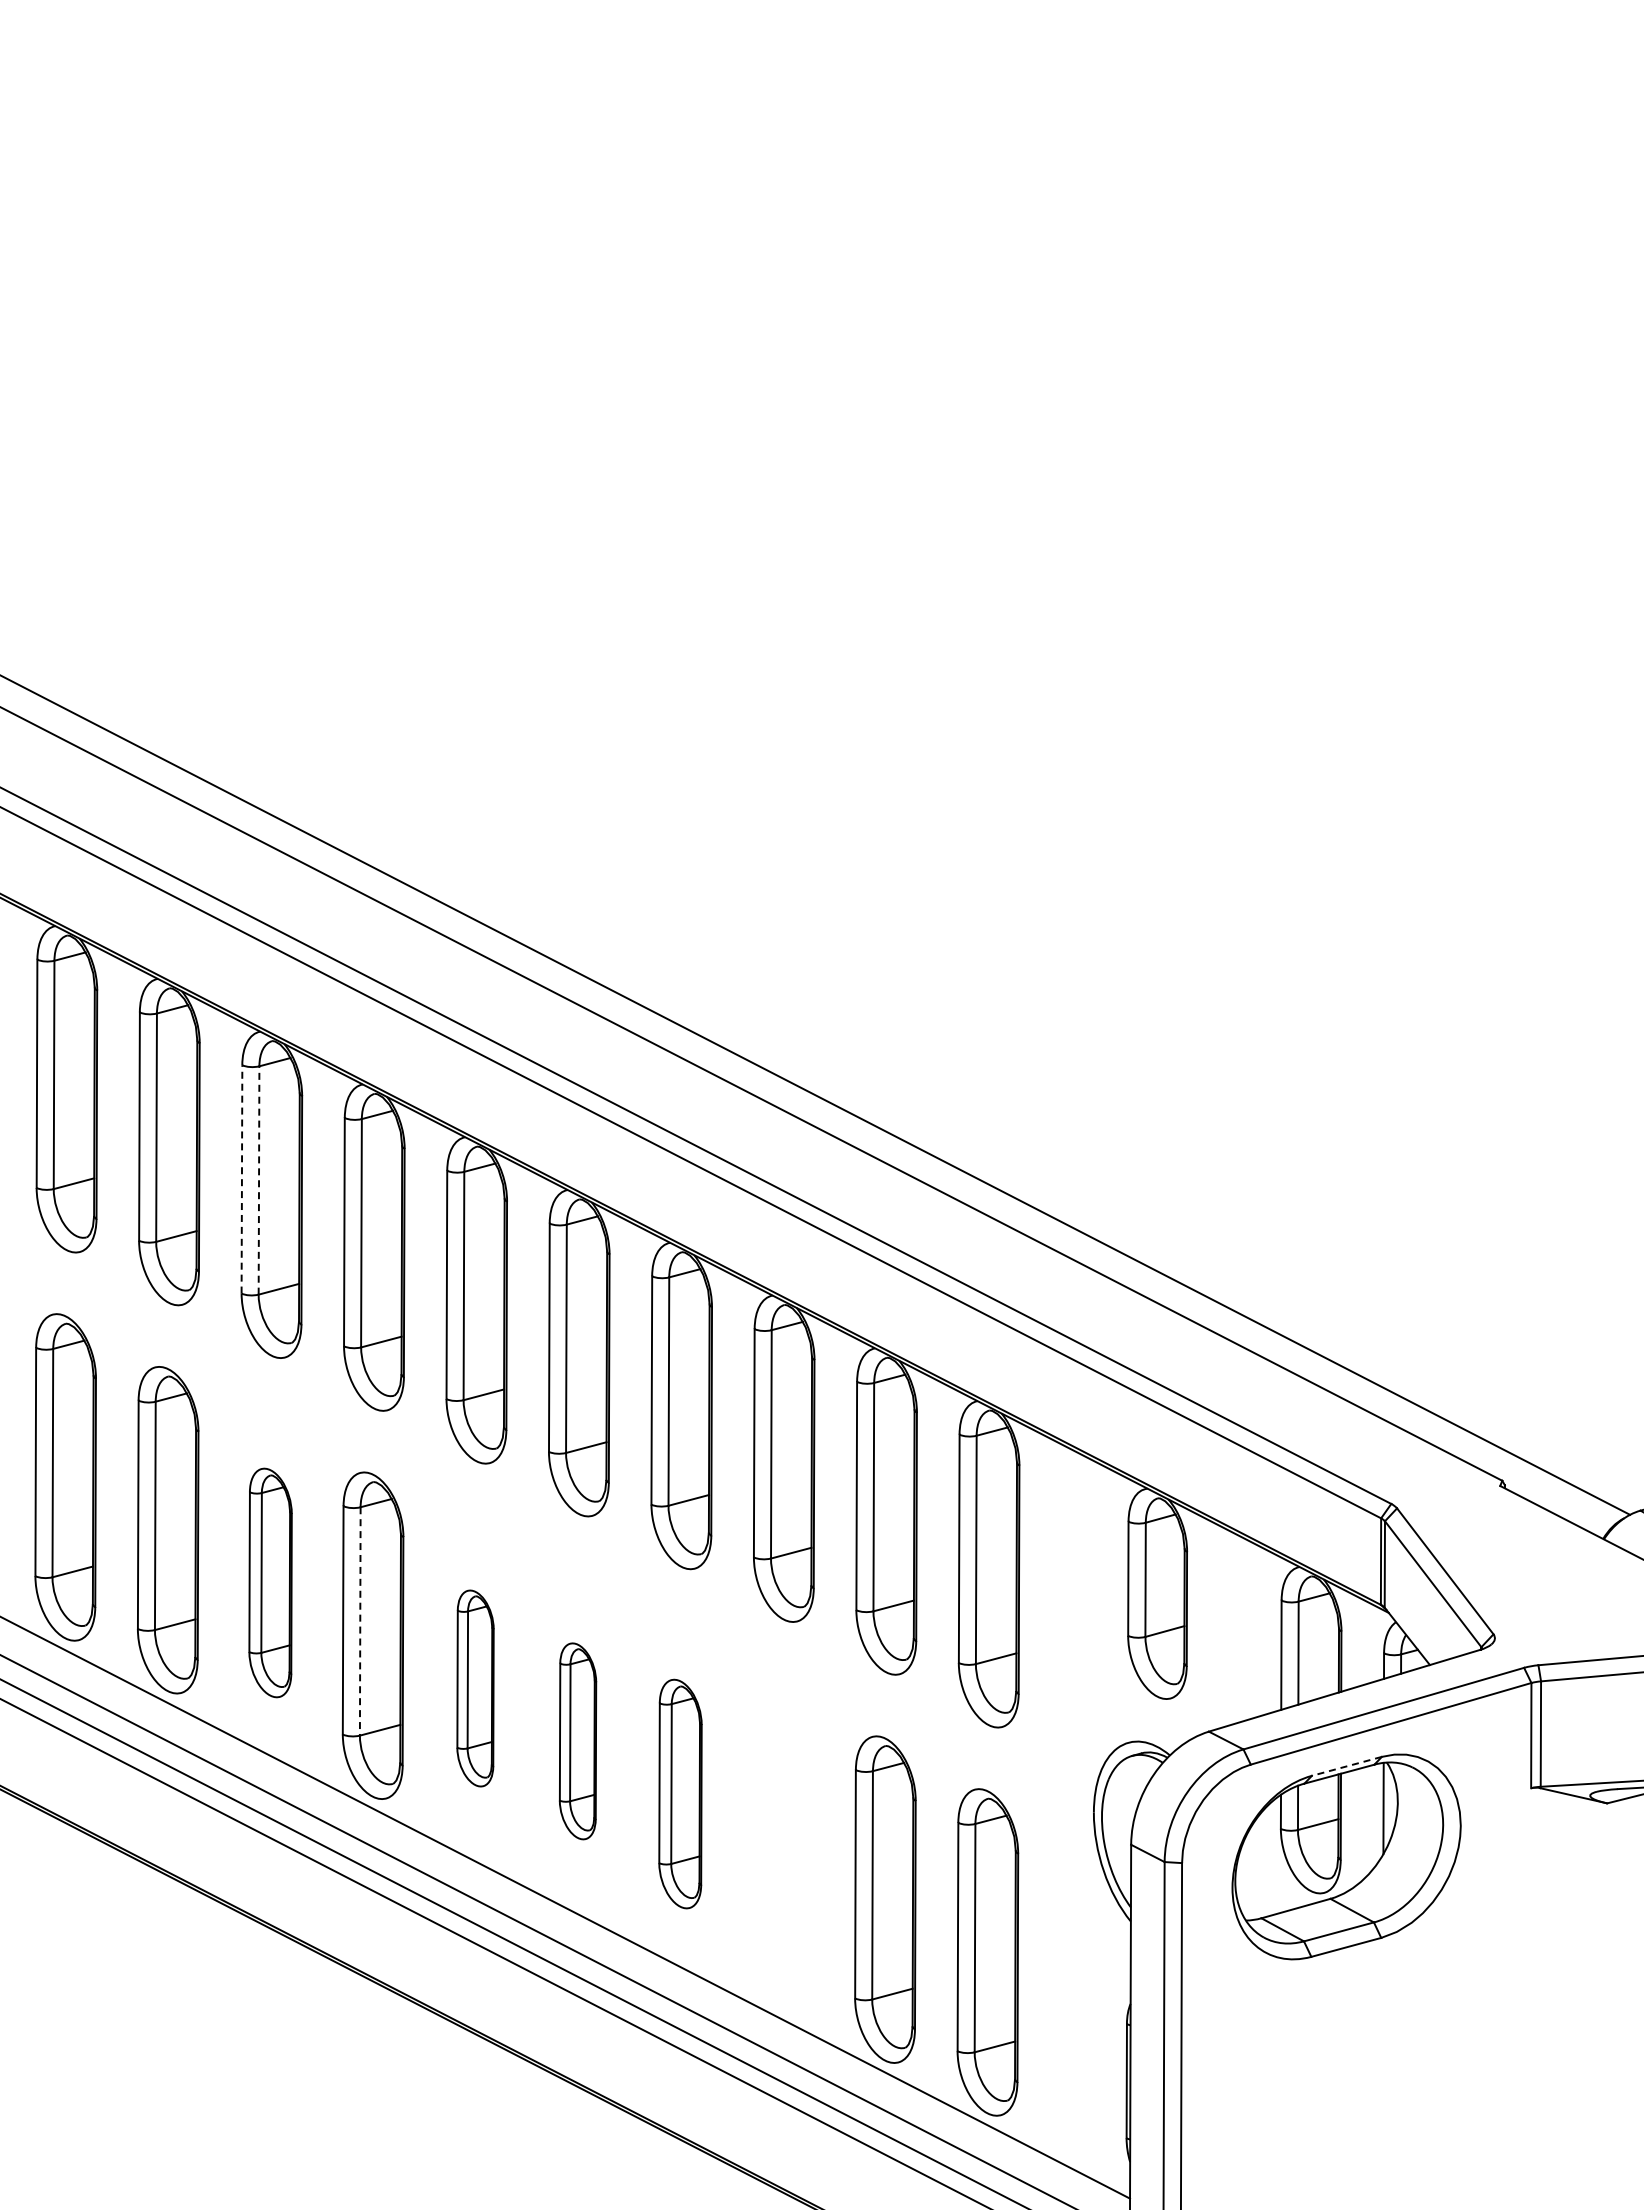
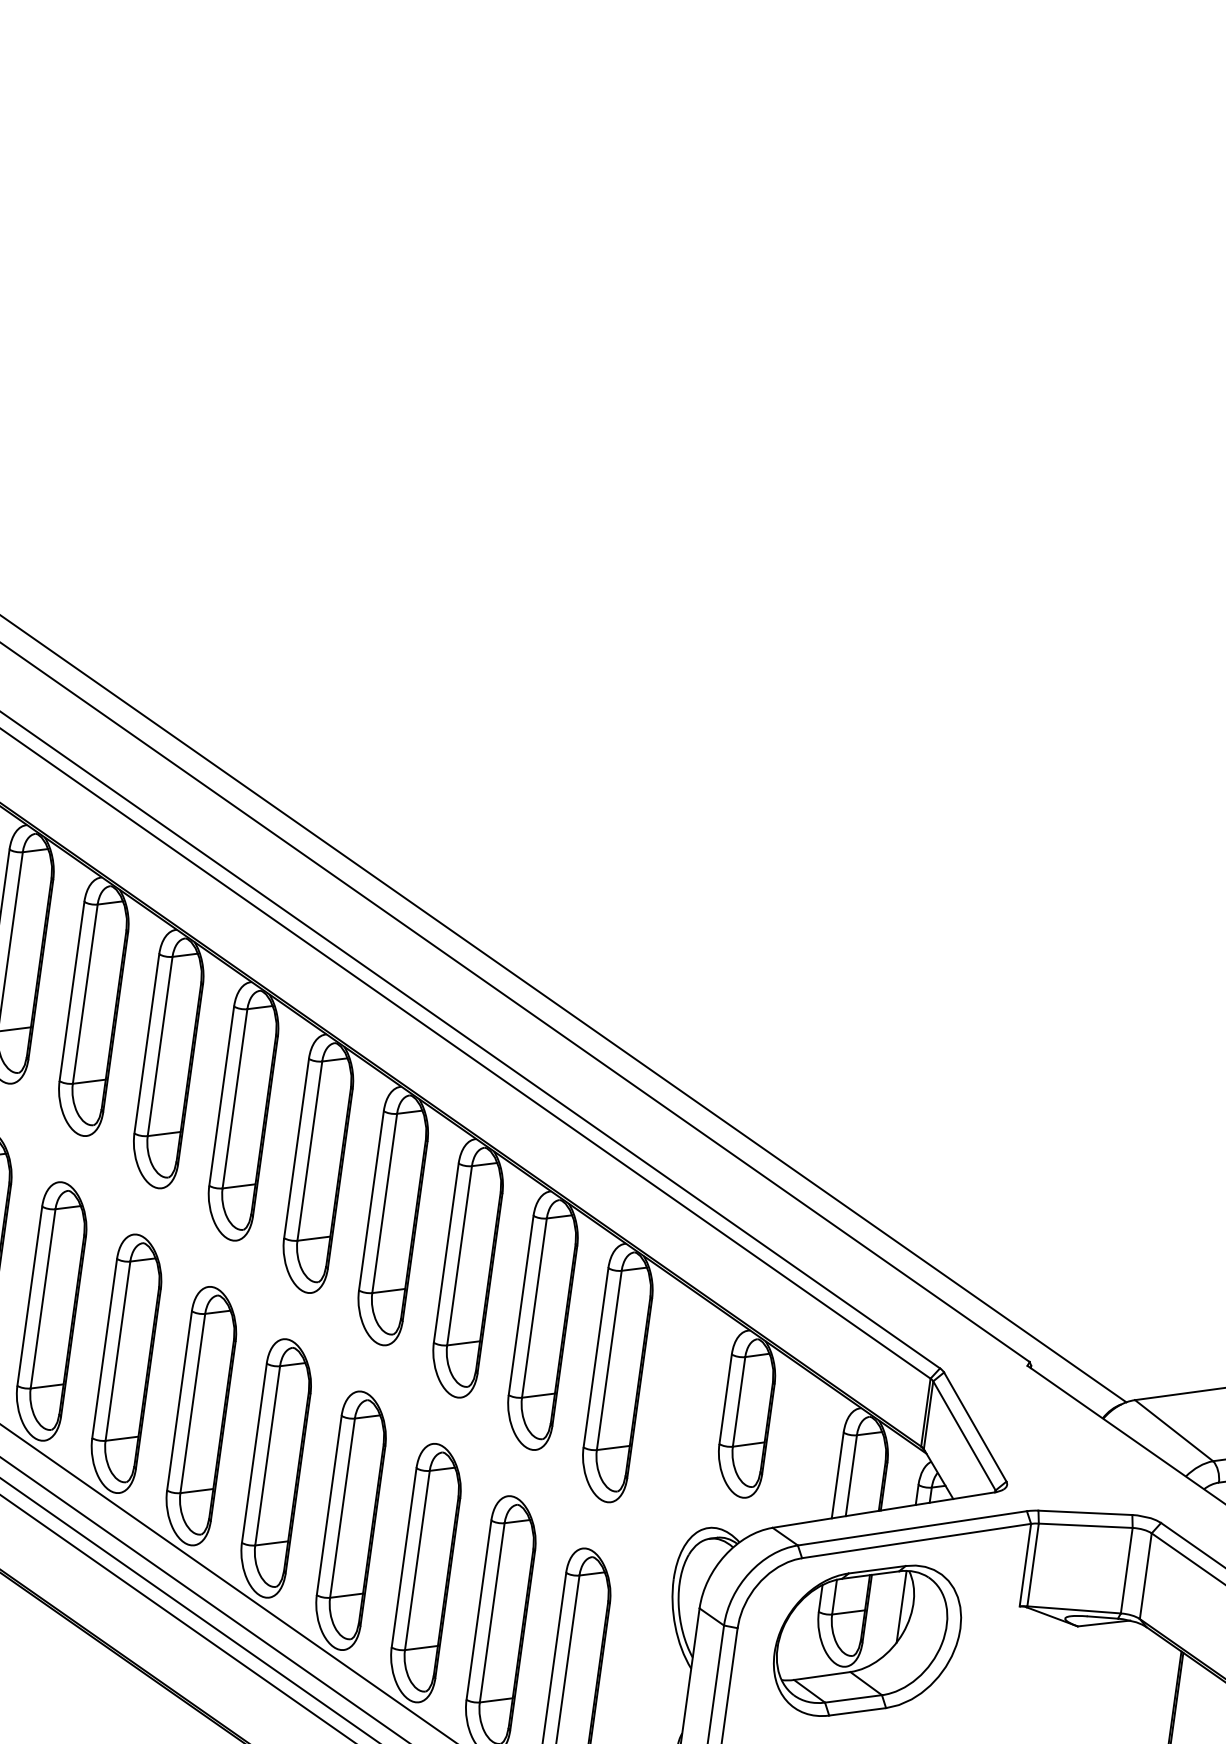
line: (241, 1178) -> (71, 990), dashed -> solid
line: (259, 1179) -> (85, 993), dashed -> solid
part: (270, 1582) -> (51, 1311), size x1.43
line: (360, 1621) -> (118, 1351), dashed -> solid
part: (475, 1688) -> (201, 1416), size x1.67
part: (577, 1741) -> (275, 1468), size x1.67
line: (1346, 1766) -> (877, 1569), dashed -> solid
part: (680, 1793) -> (351, 1520), size x1.43
part: (782, 1846) -> (425, 1572), added

